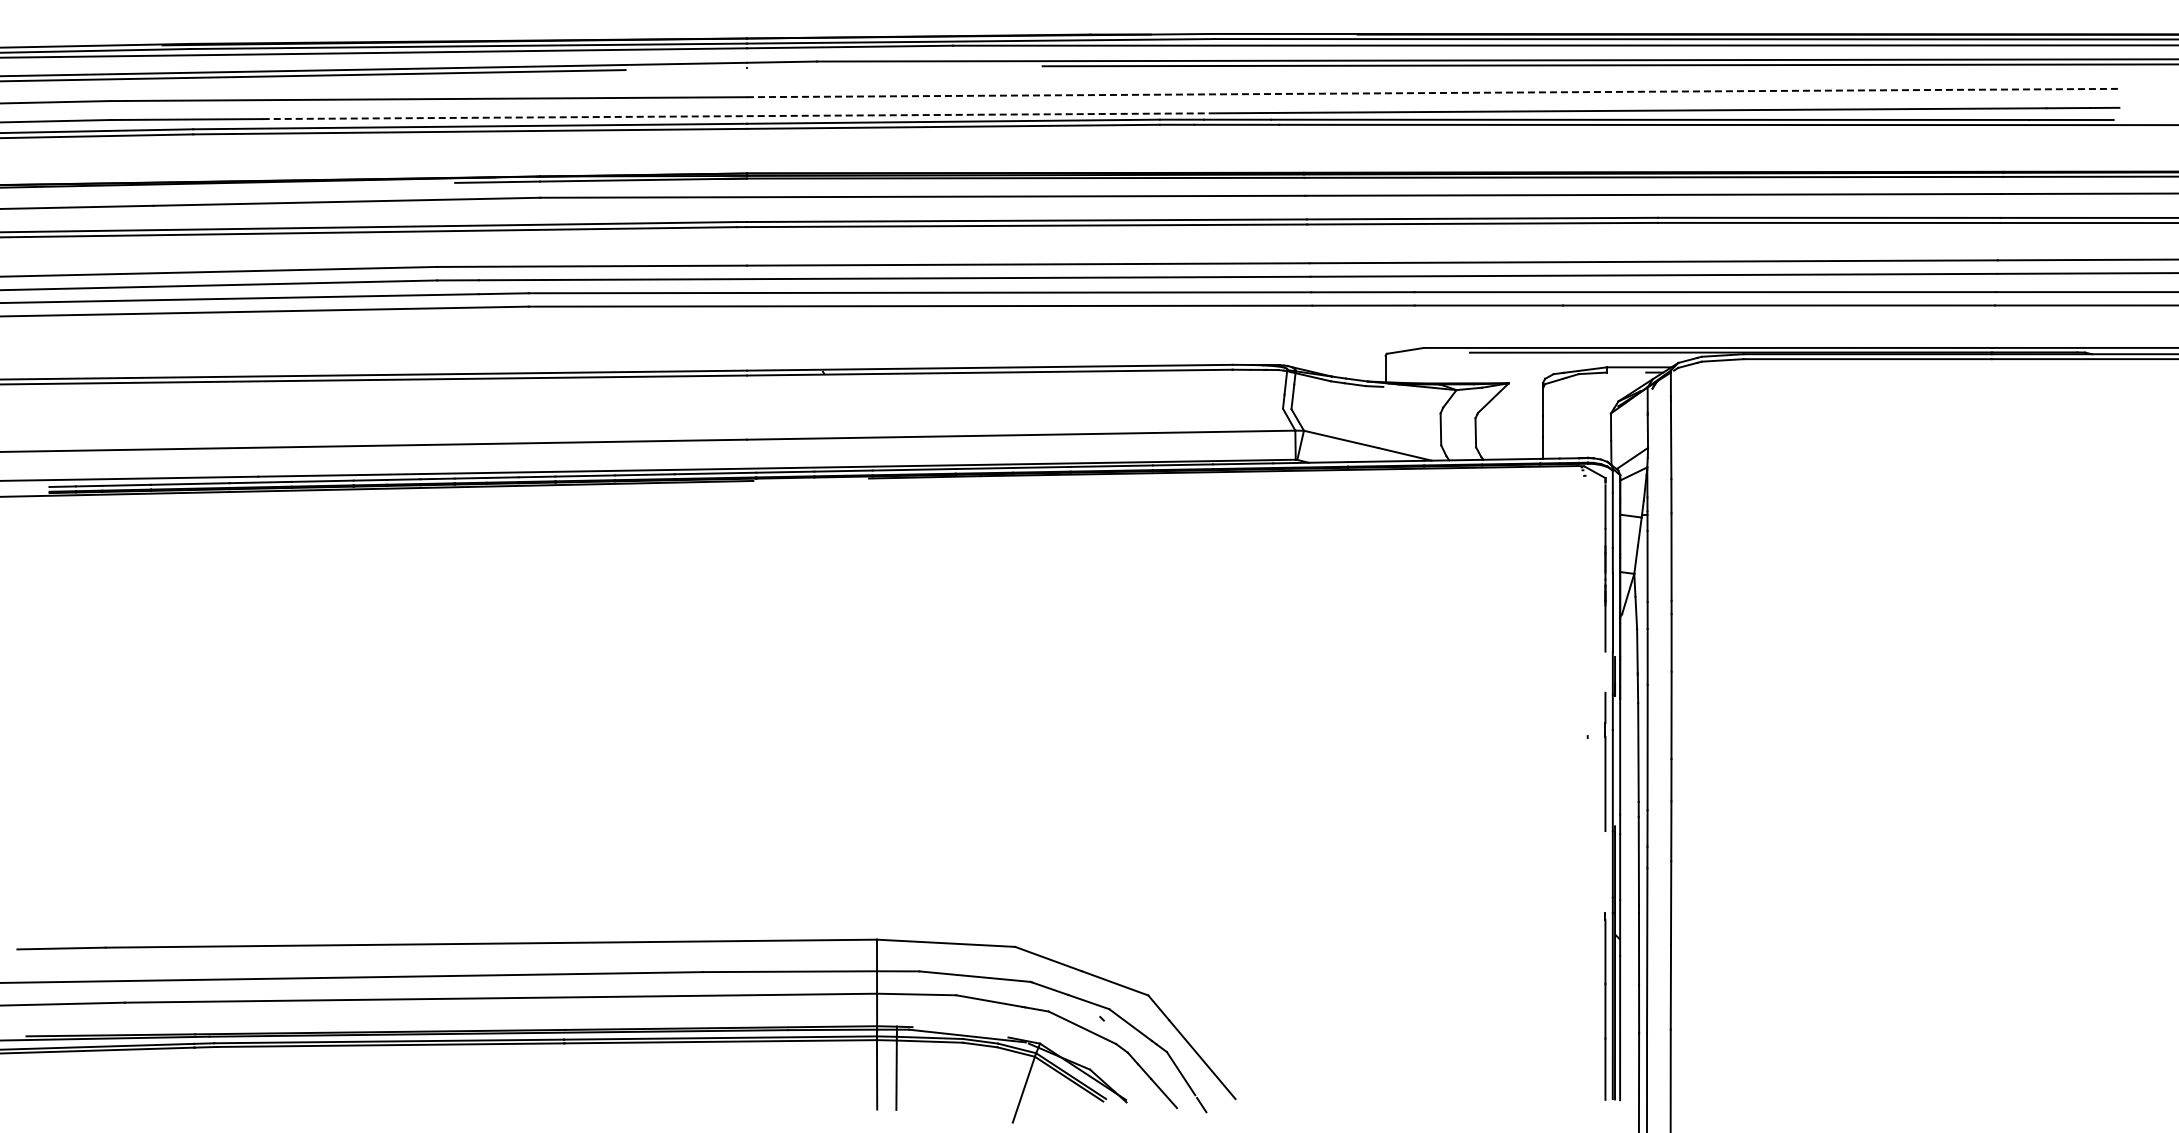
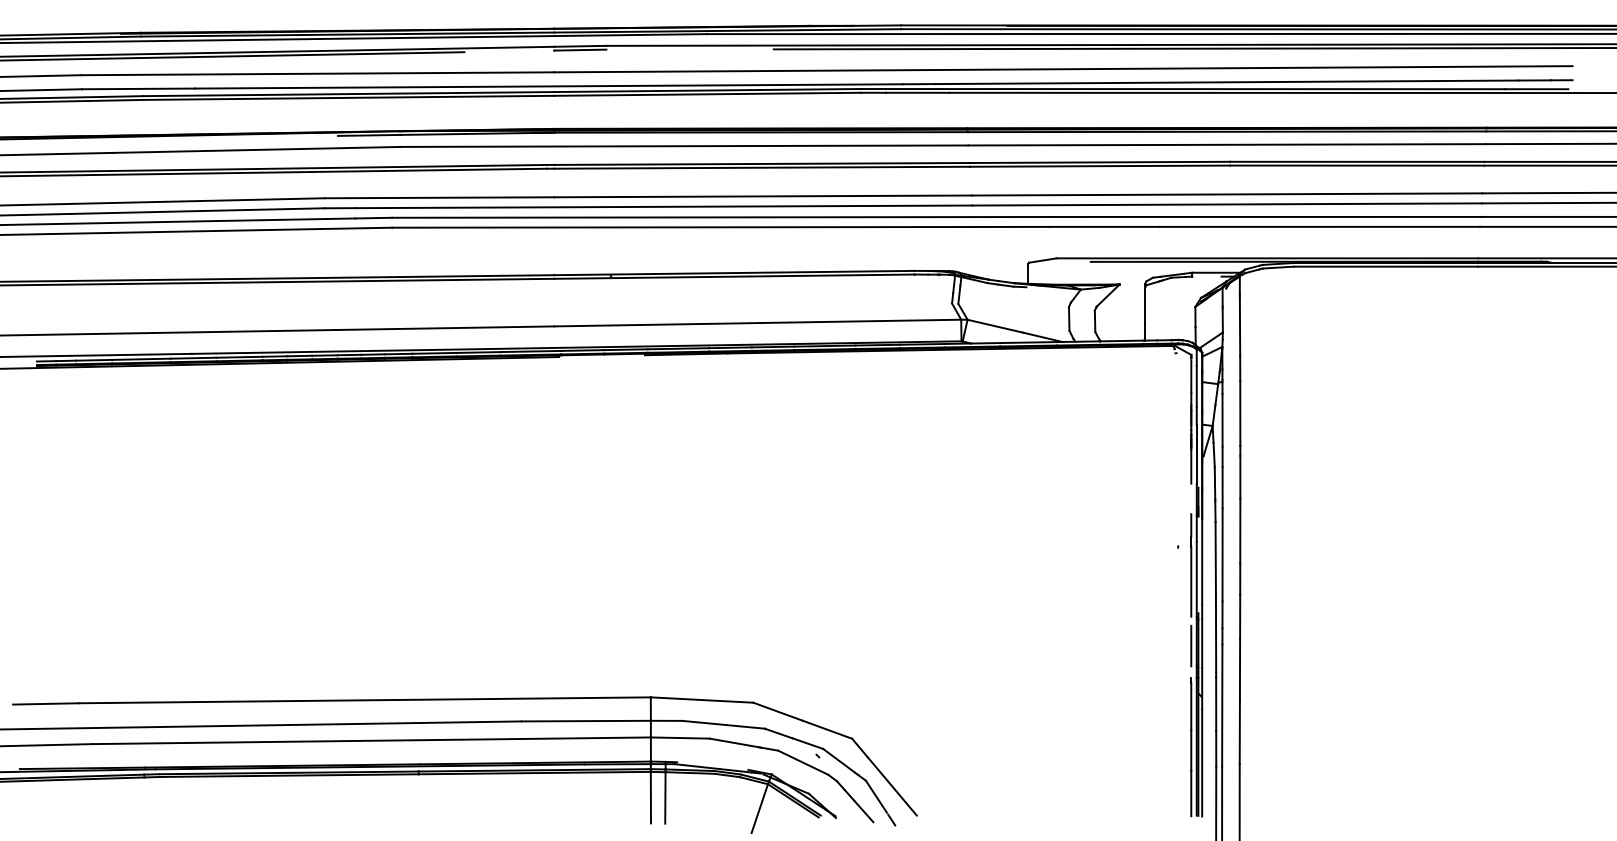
line: (781, 66) -> (579, 49), added
line: (1433, 93) -> (1063, 69), dashed -> solid
line: (739, 116) -> (548, 86), dashed -> solid
line: (1605, 870) -> (1191, 646), added

